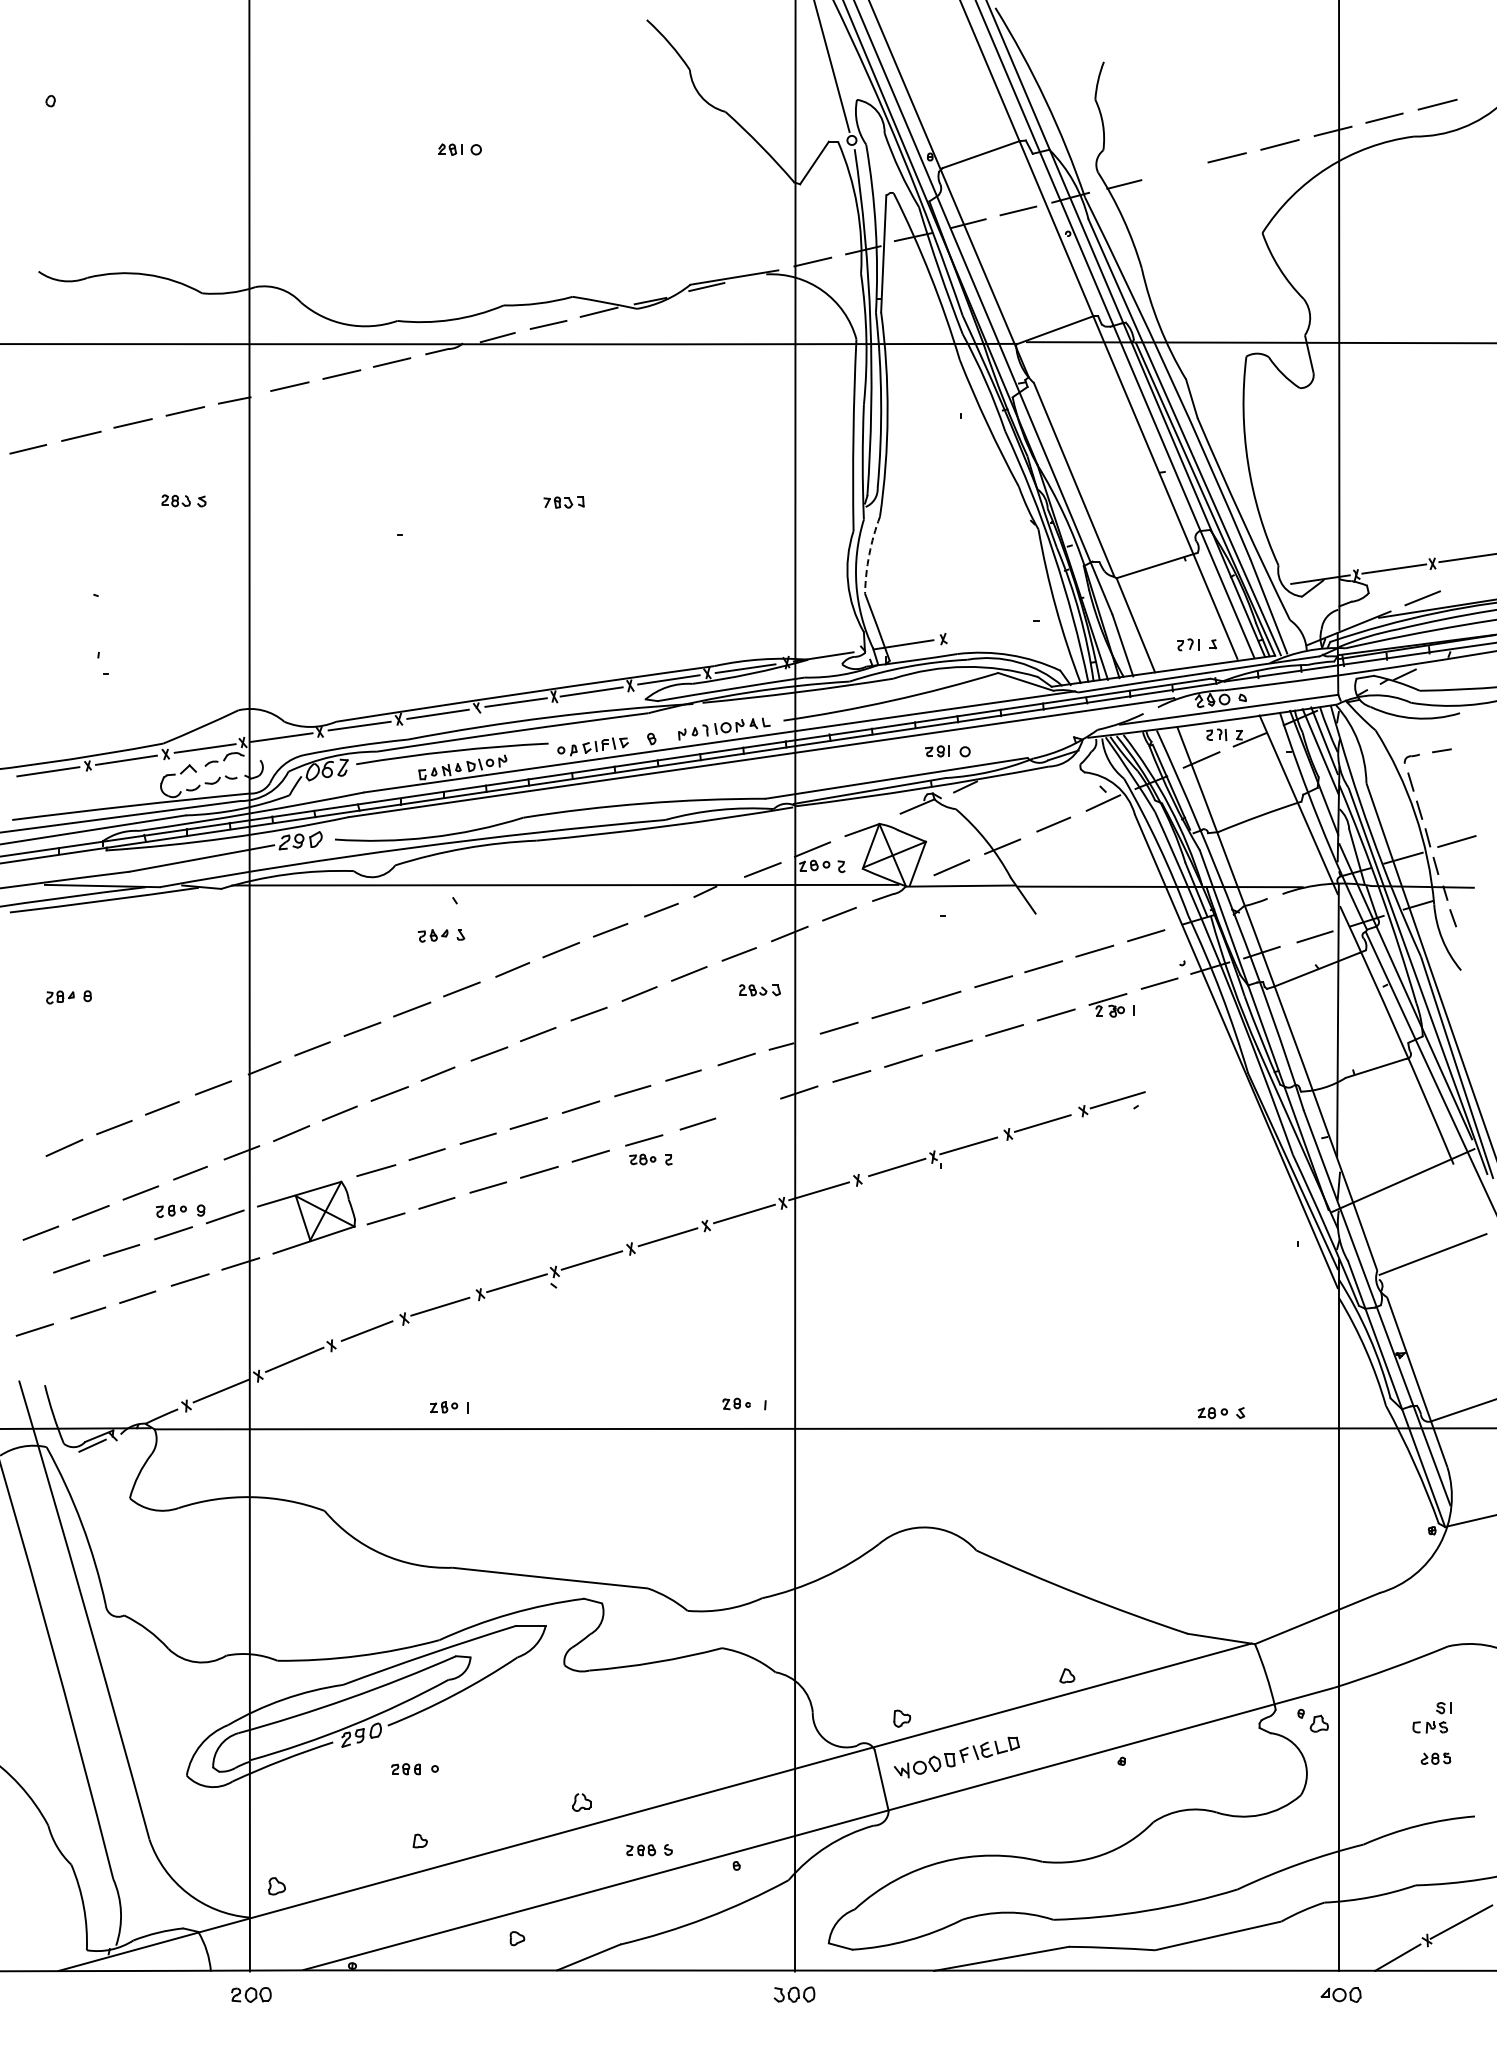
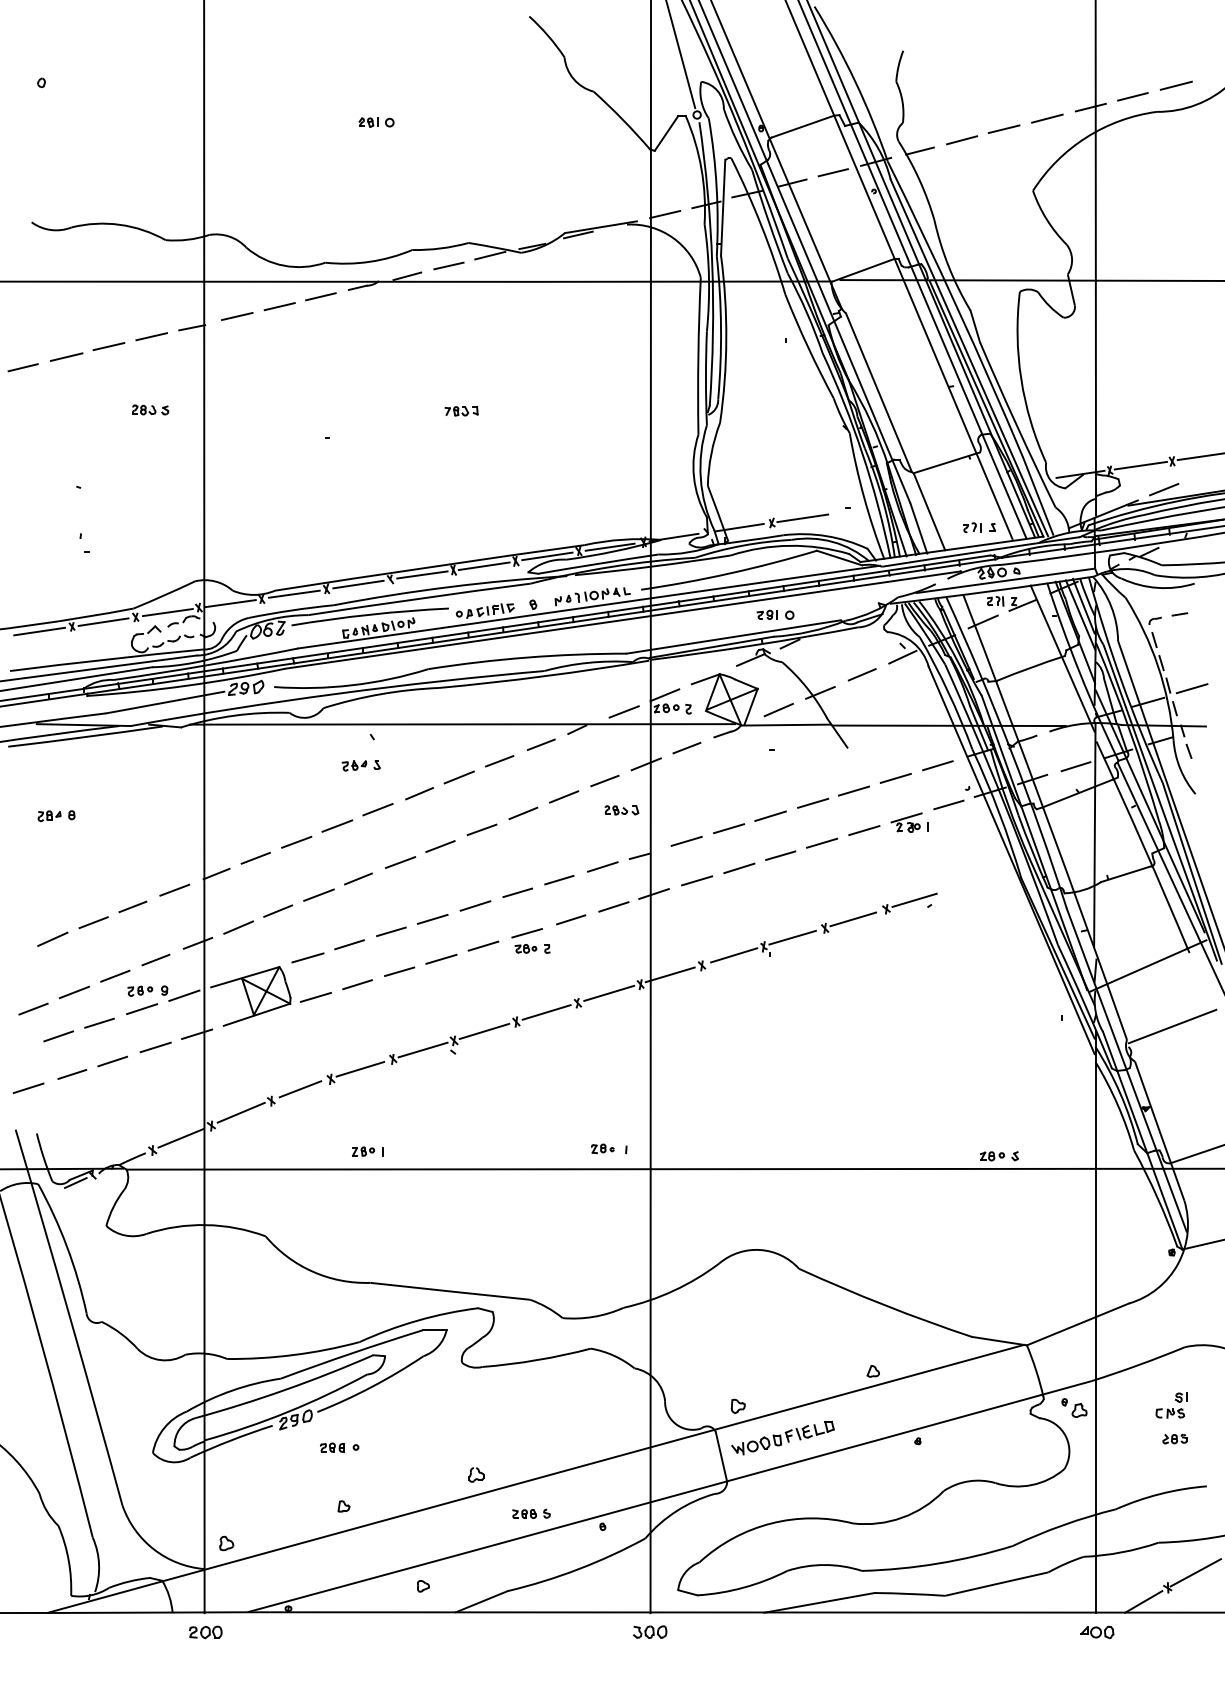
line: (1175, 171) -> (961, 140), added
arc: (869, 554) -> (711, 453), dashed -> solid
line: (981, 632) -> (803, 517), added
line: (750, 1108) -> (614, 907), added

